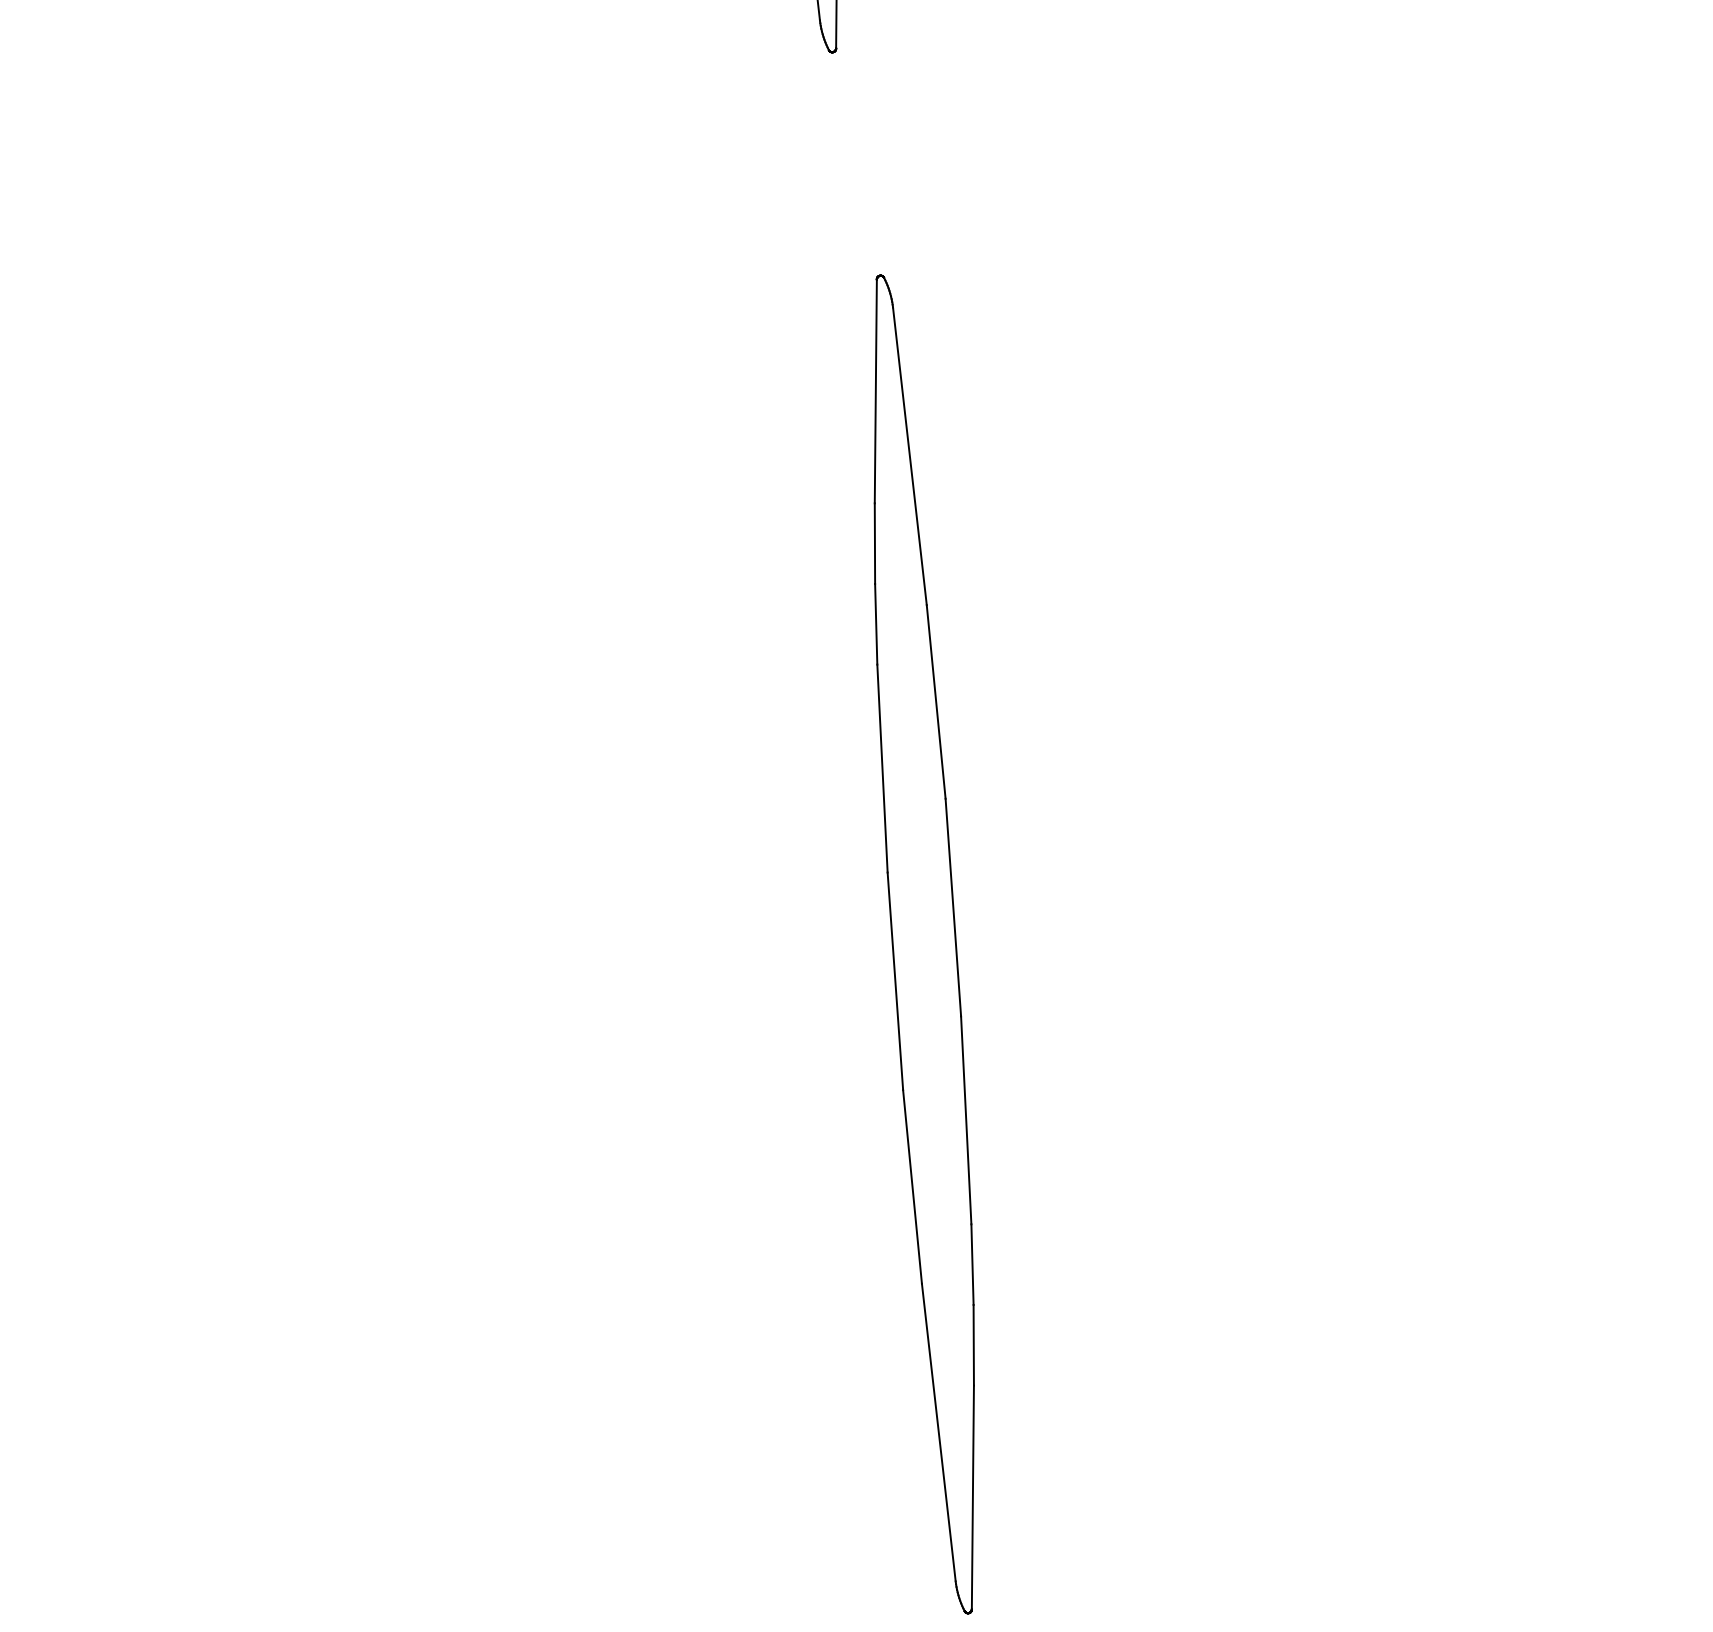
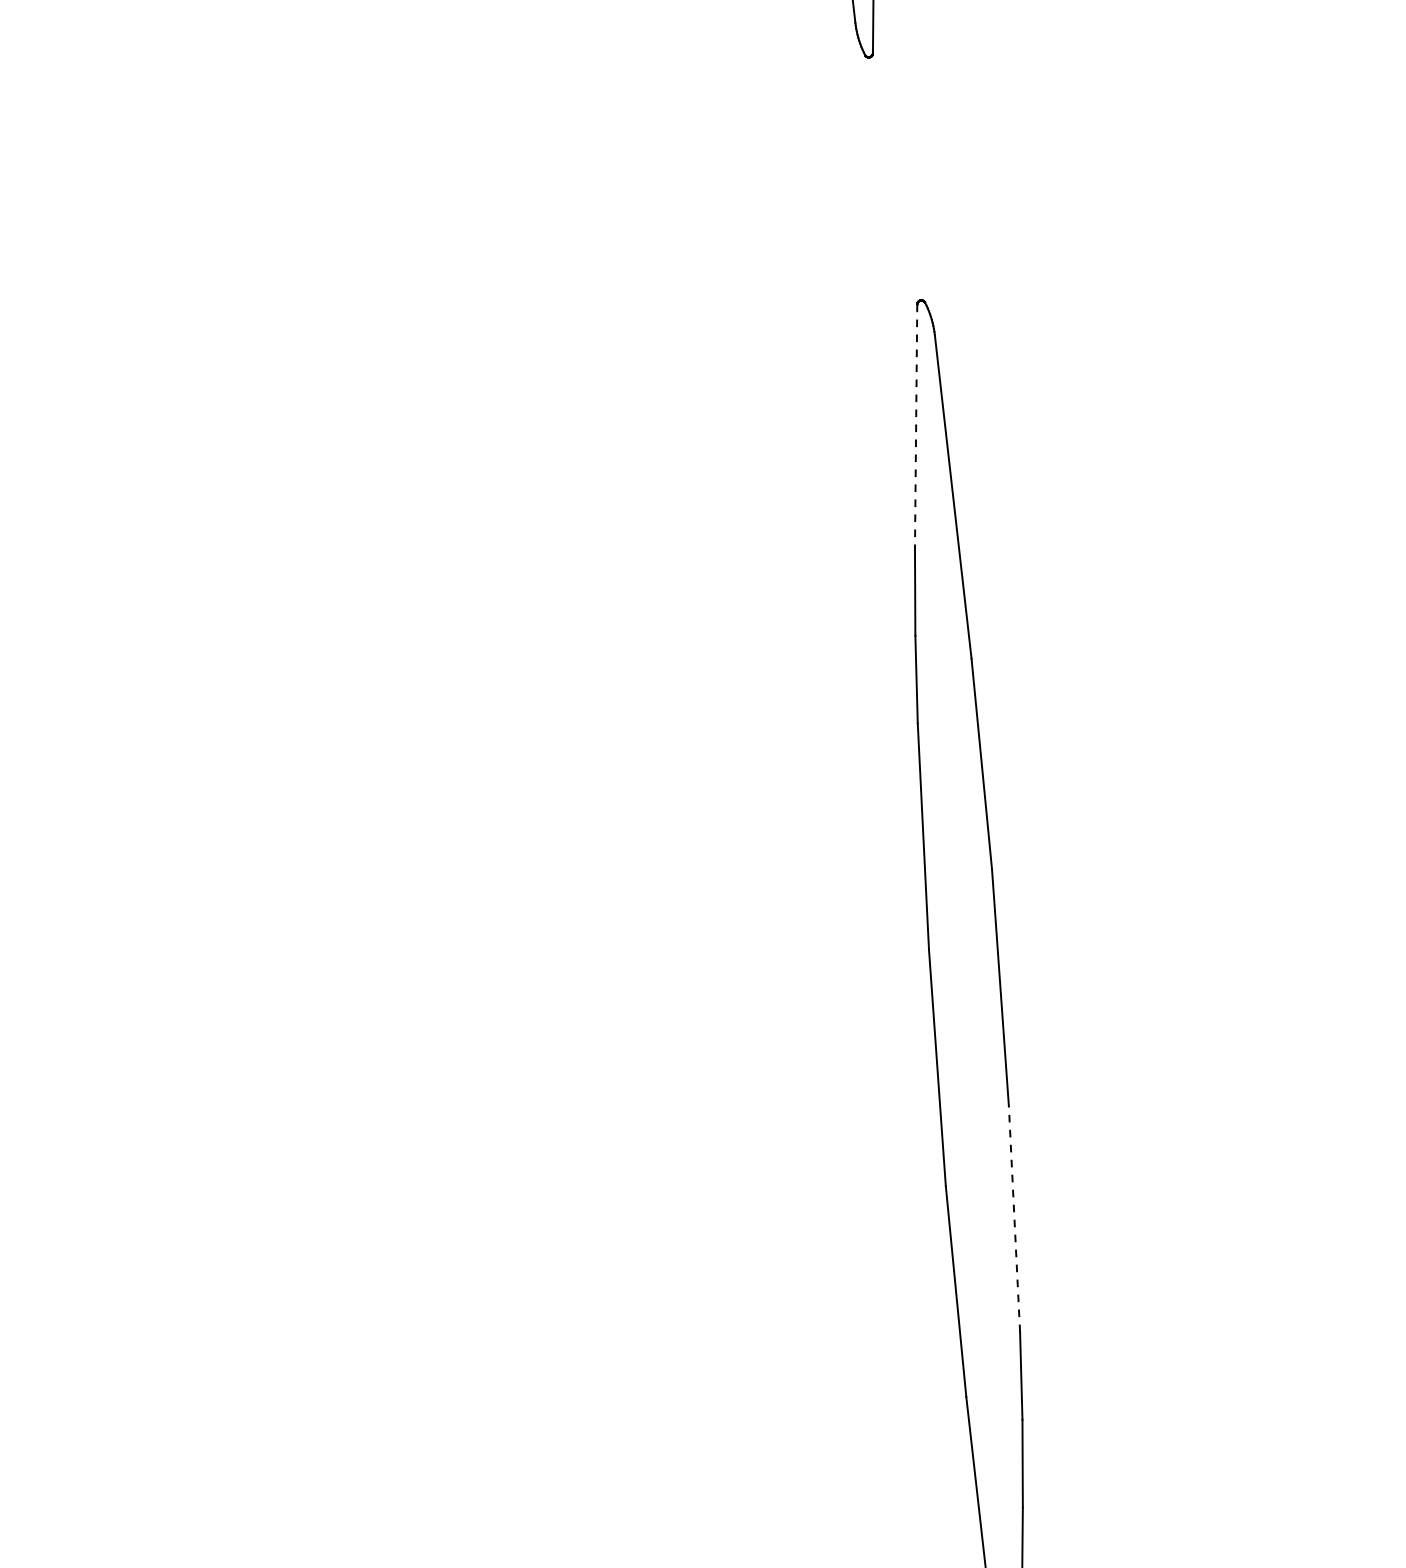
line: (875, 391) -> (915, 426), solid -> dashed
line: (966, 1119) -> (1014, 1218), solid -> dashed

